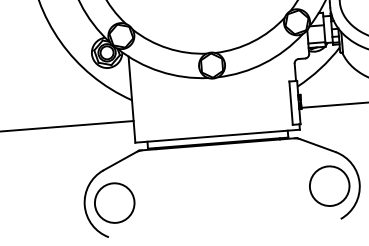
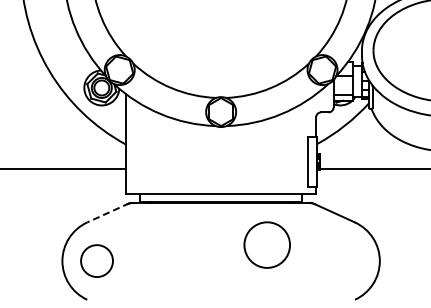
line: (120, 161) -> (107, 213), solid -> dashed
circle: (329, 185) -> (266, 244), moved
circle: (114, 202) -> (96, 260), size x0.7

